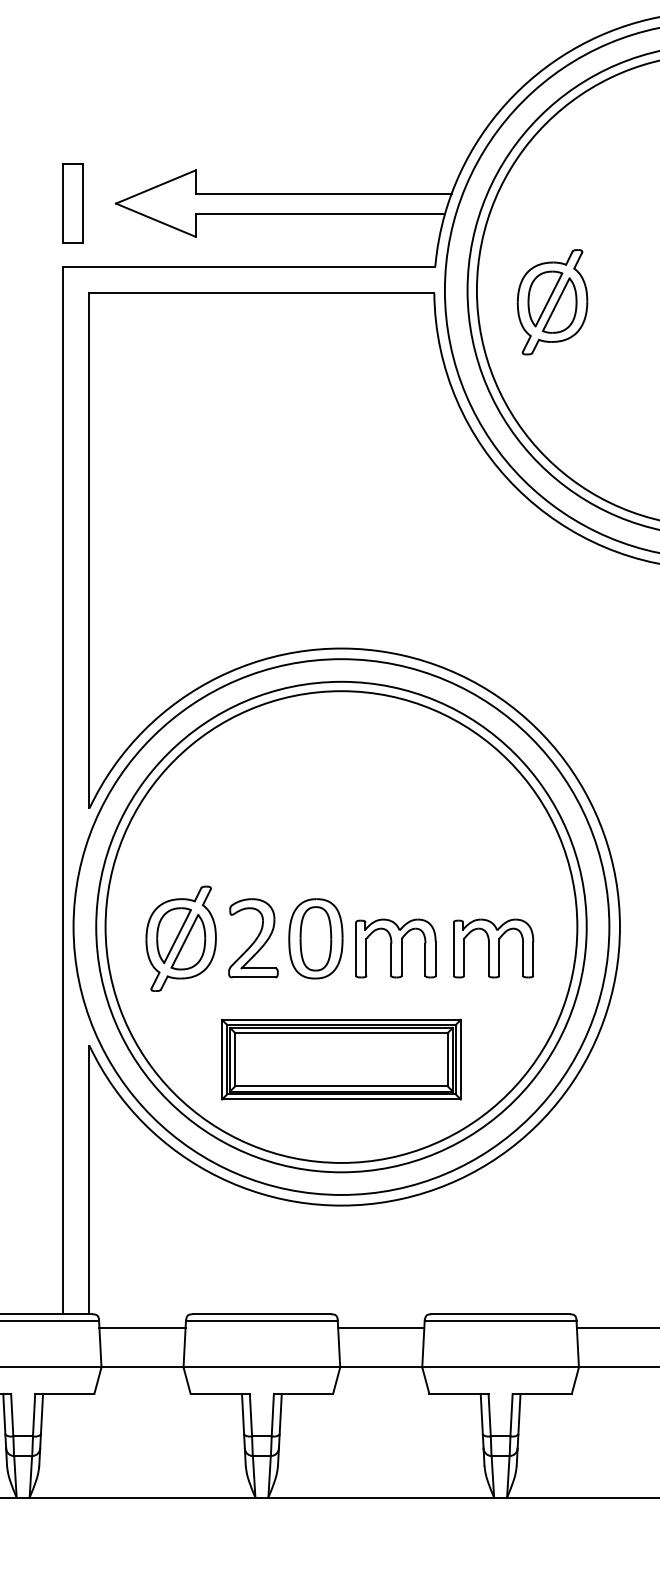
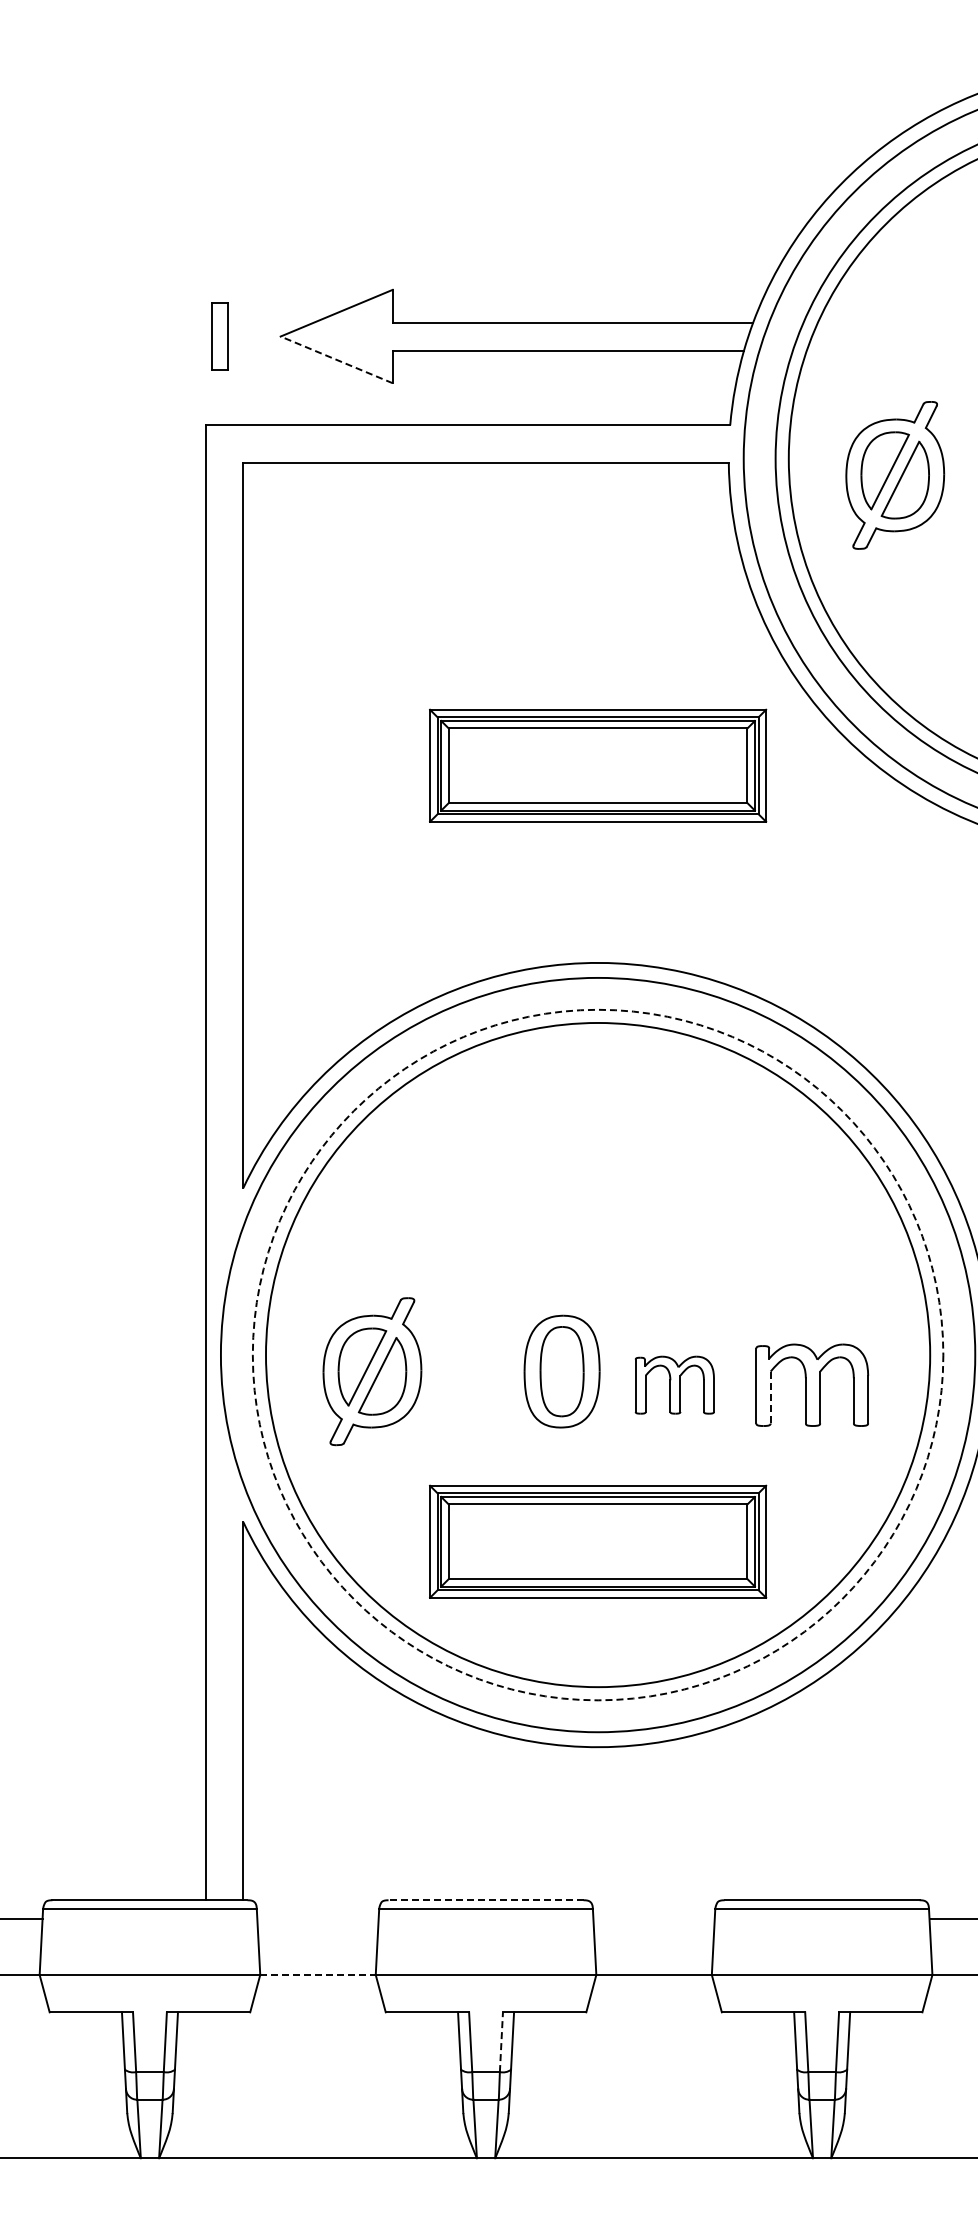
part: (72, 203) -> (219, 336), size x0.6
line: (155, 219) -> (336, 359), solid -> dashed
part: (341, 508) -> (598, 765), added
circle: (341, 926) -> (597, 1354), solid -> dashed
part: (253, 938) -> (474, 1370), removed
part: (395, 947) -> (674, 1384), size x0.7
line: (463, 957) -> (770, 1397), solid -> dashed
line: (262, 1314) -> (486, 1900), solid -> dashed
line: (142, 1327) -> (317, 1918), removed
line: (380, 1327) -> (653, 1918), removed
line: (142, 1367) -> (318, 1974), solid -> dashed
line: (272, 1415) -> (501, 2042), solid -> dashed

